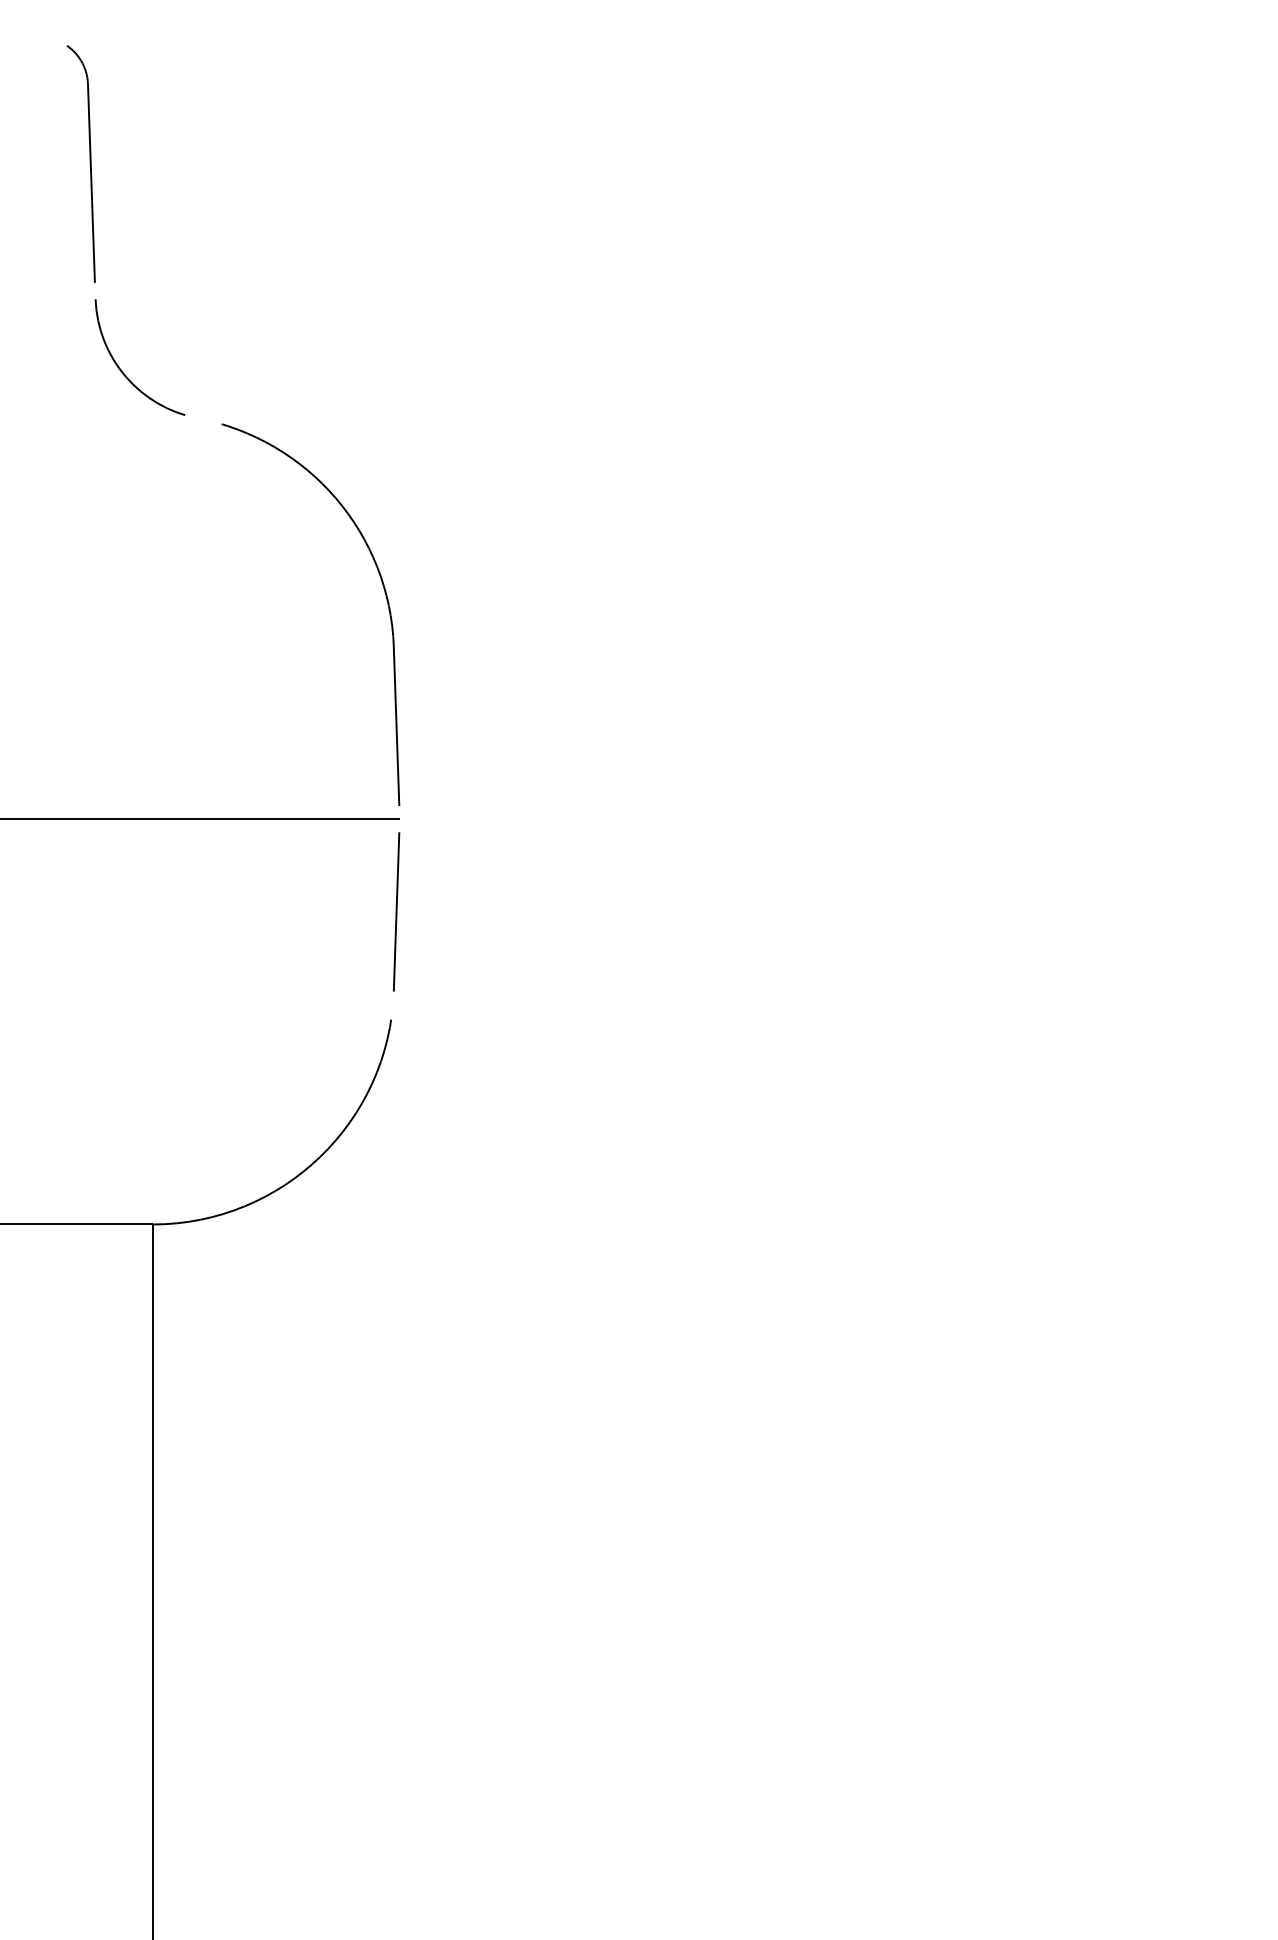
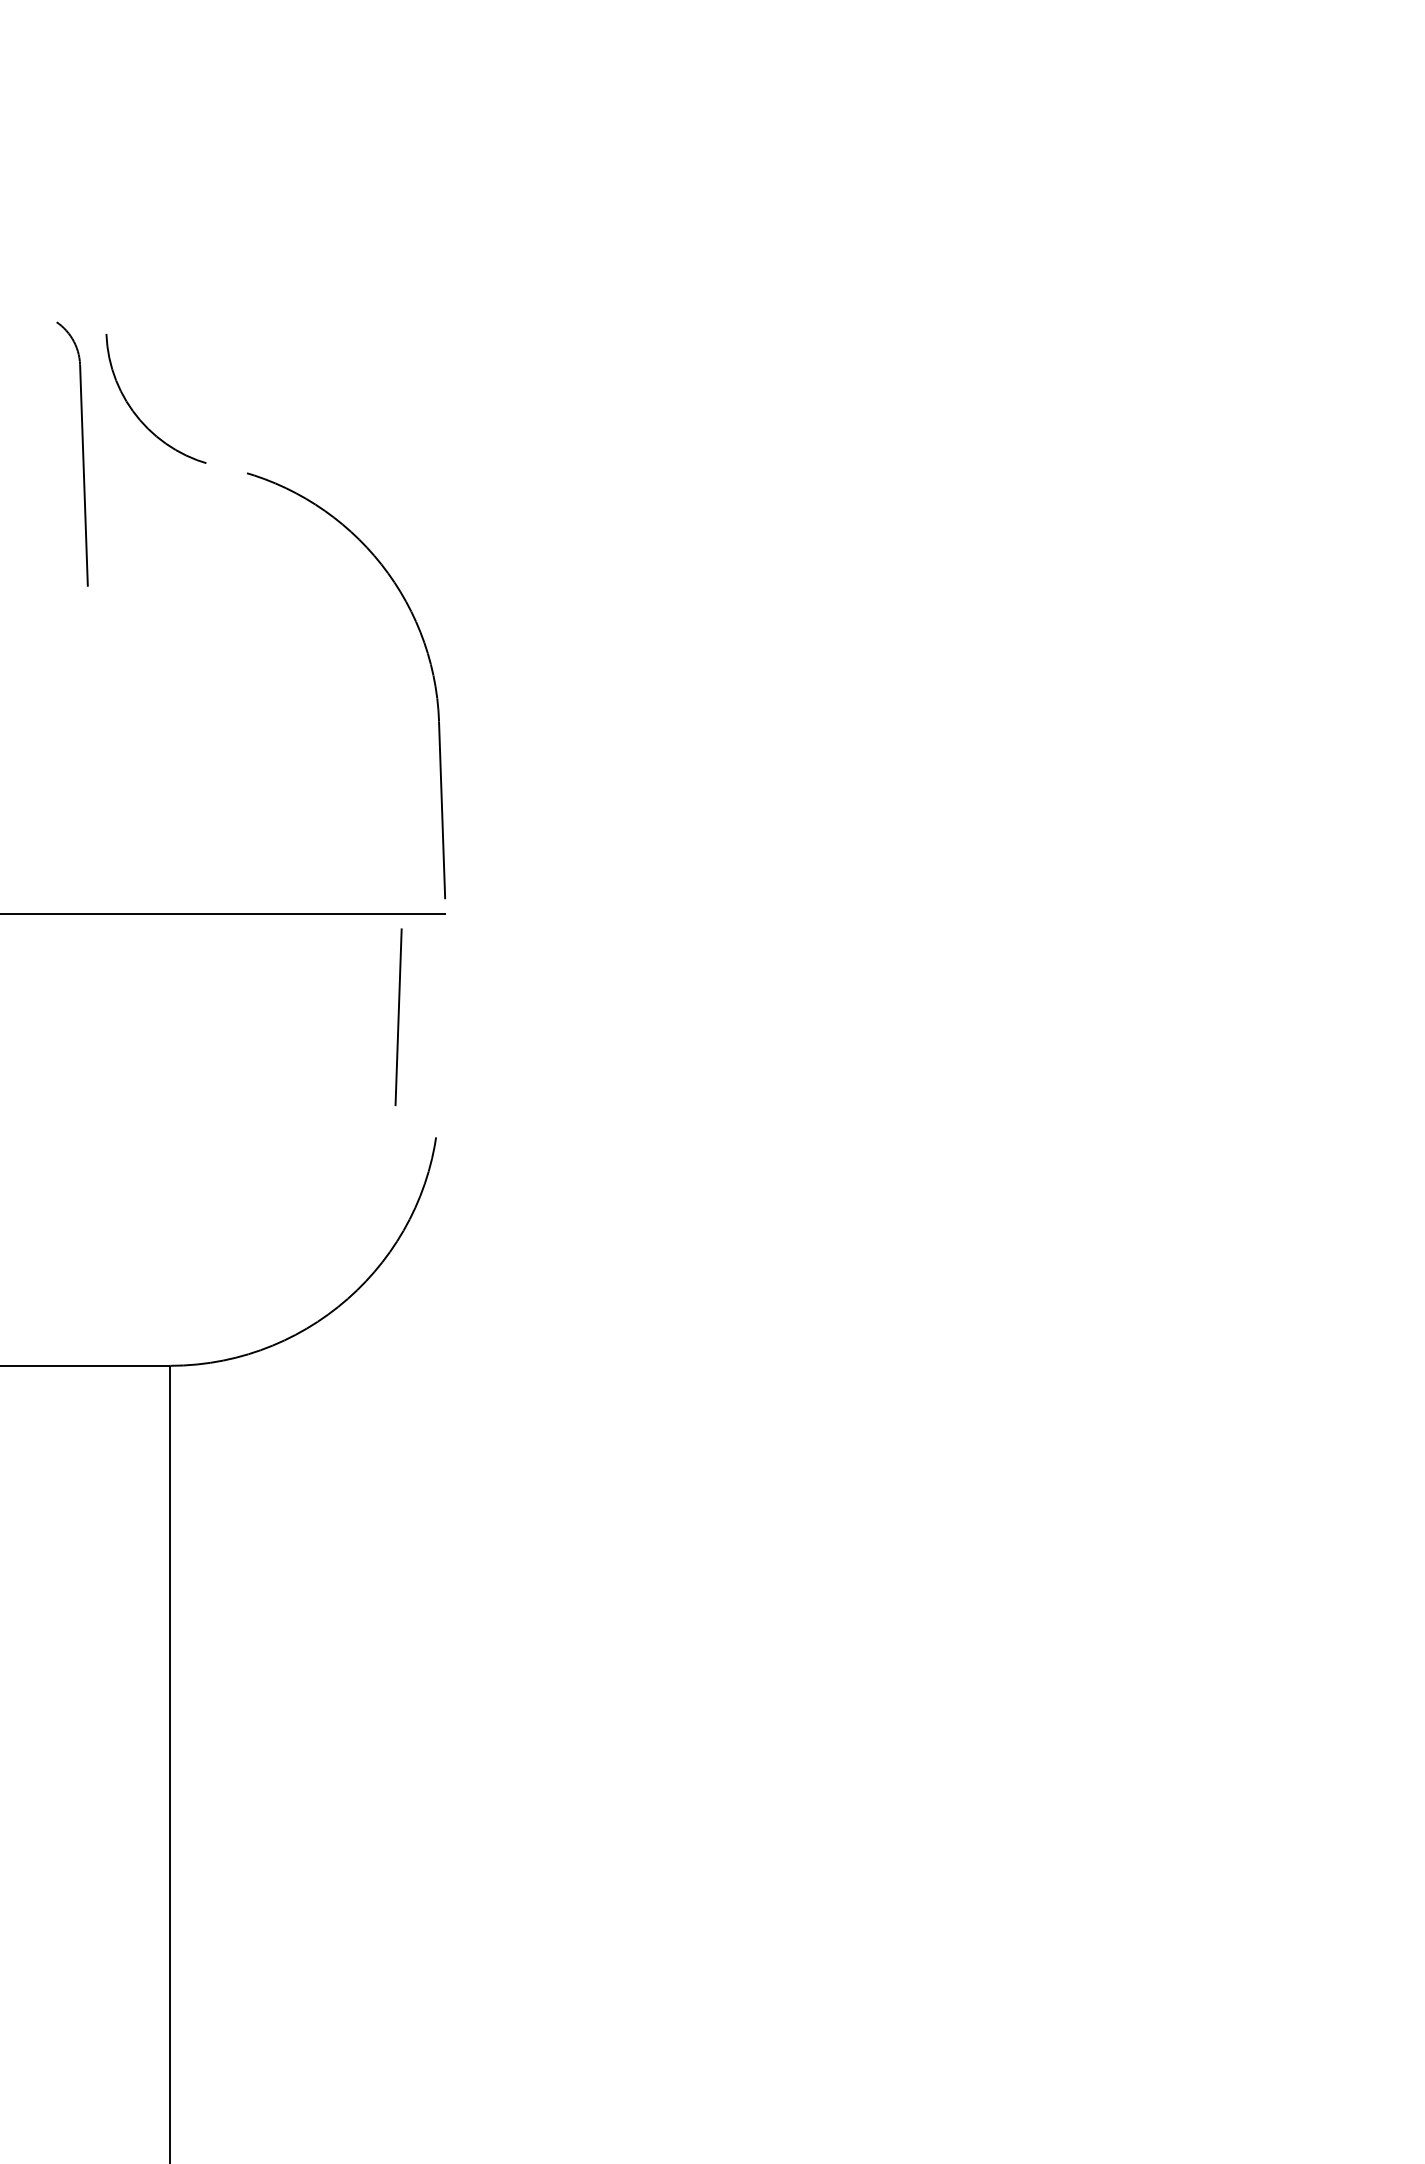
part: (89, 163) -> (81, 453), moved
line: (396, 911) -> (398, 1016), moved

